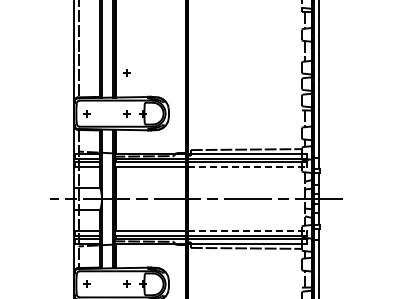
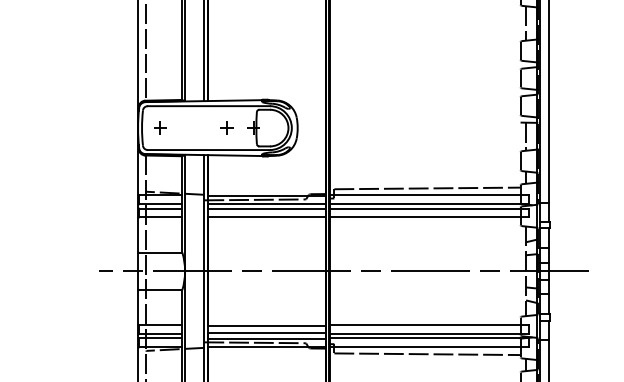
part: (126, 72) -> (226, 59), removed
line: (248, 166) -> (431, 216), dashed -> solid
line: (248, 231) -> (431, 325), dashed -> solid

